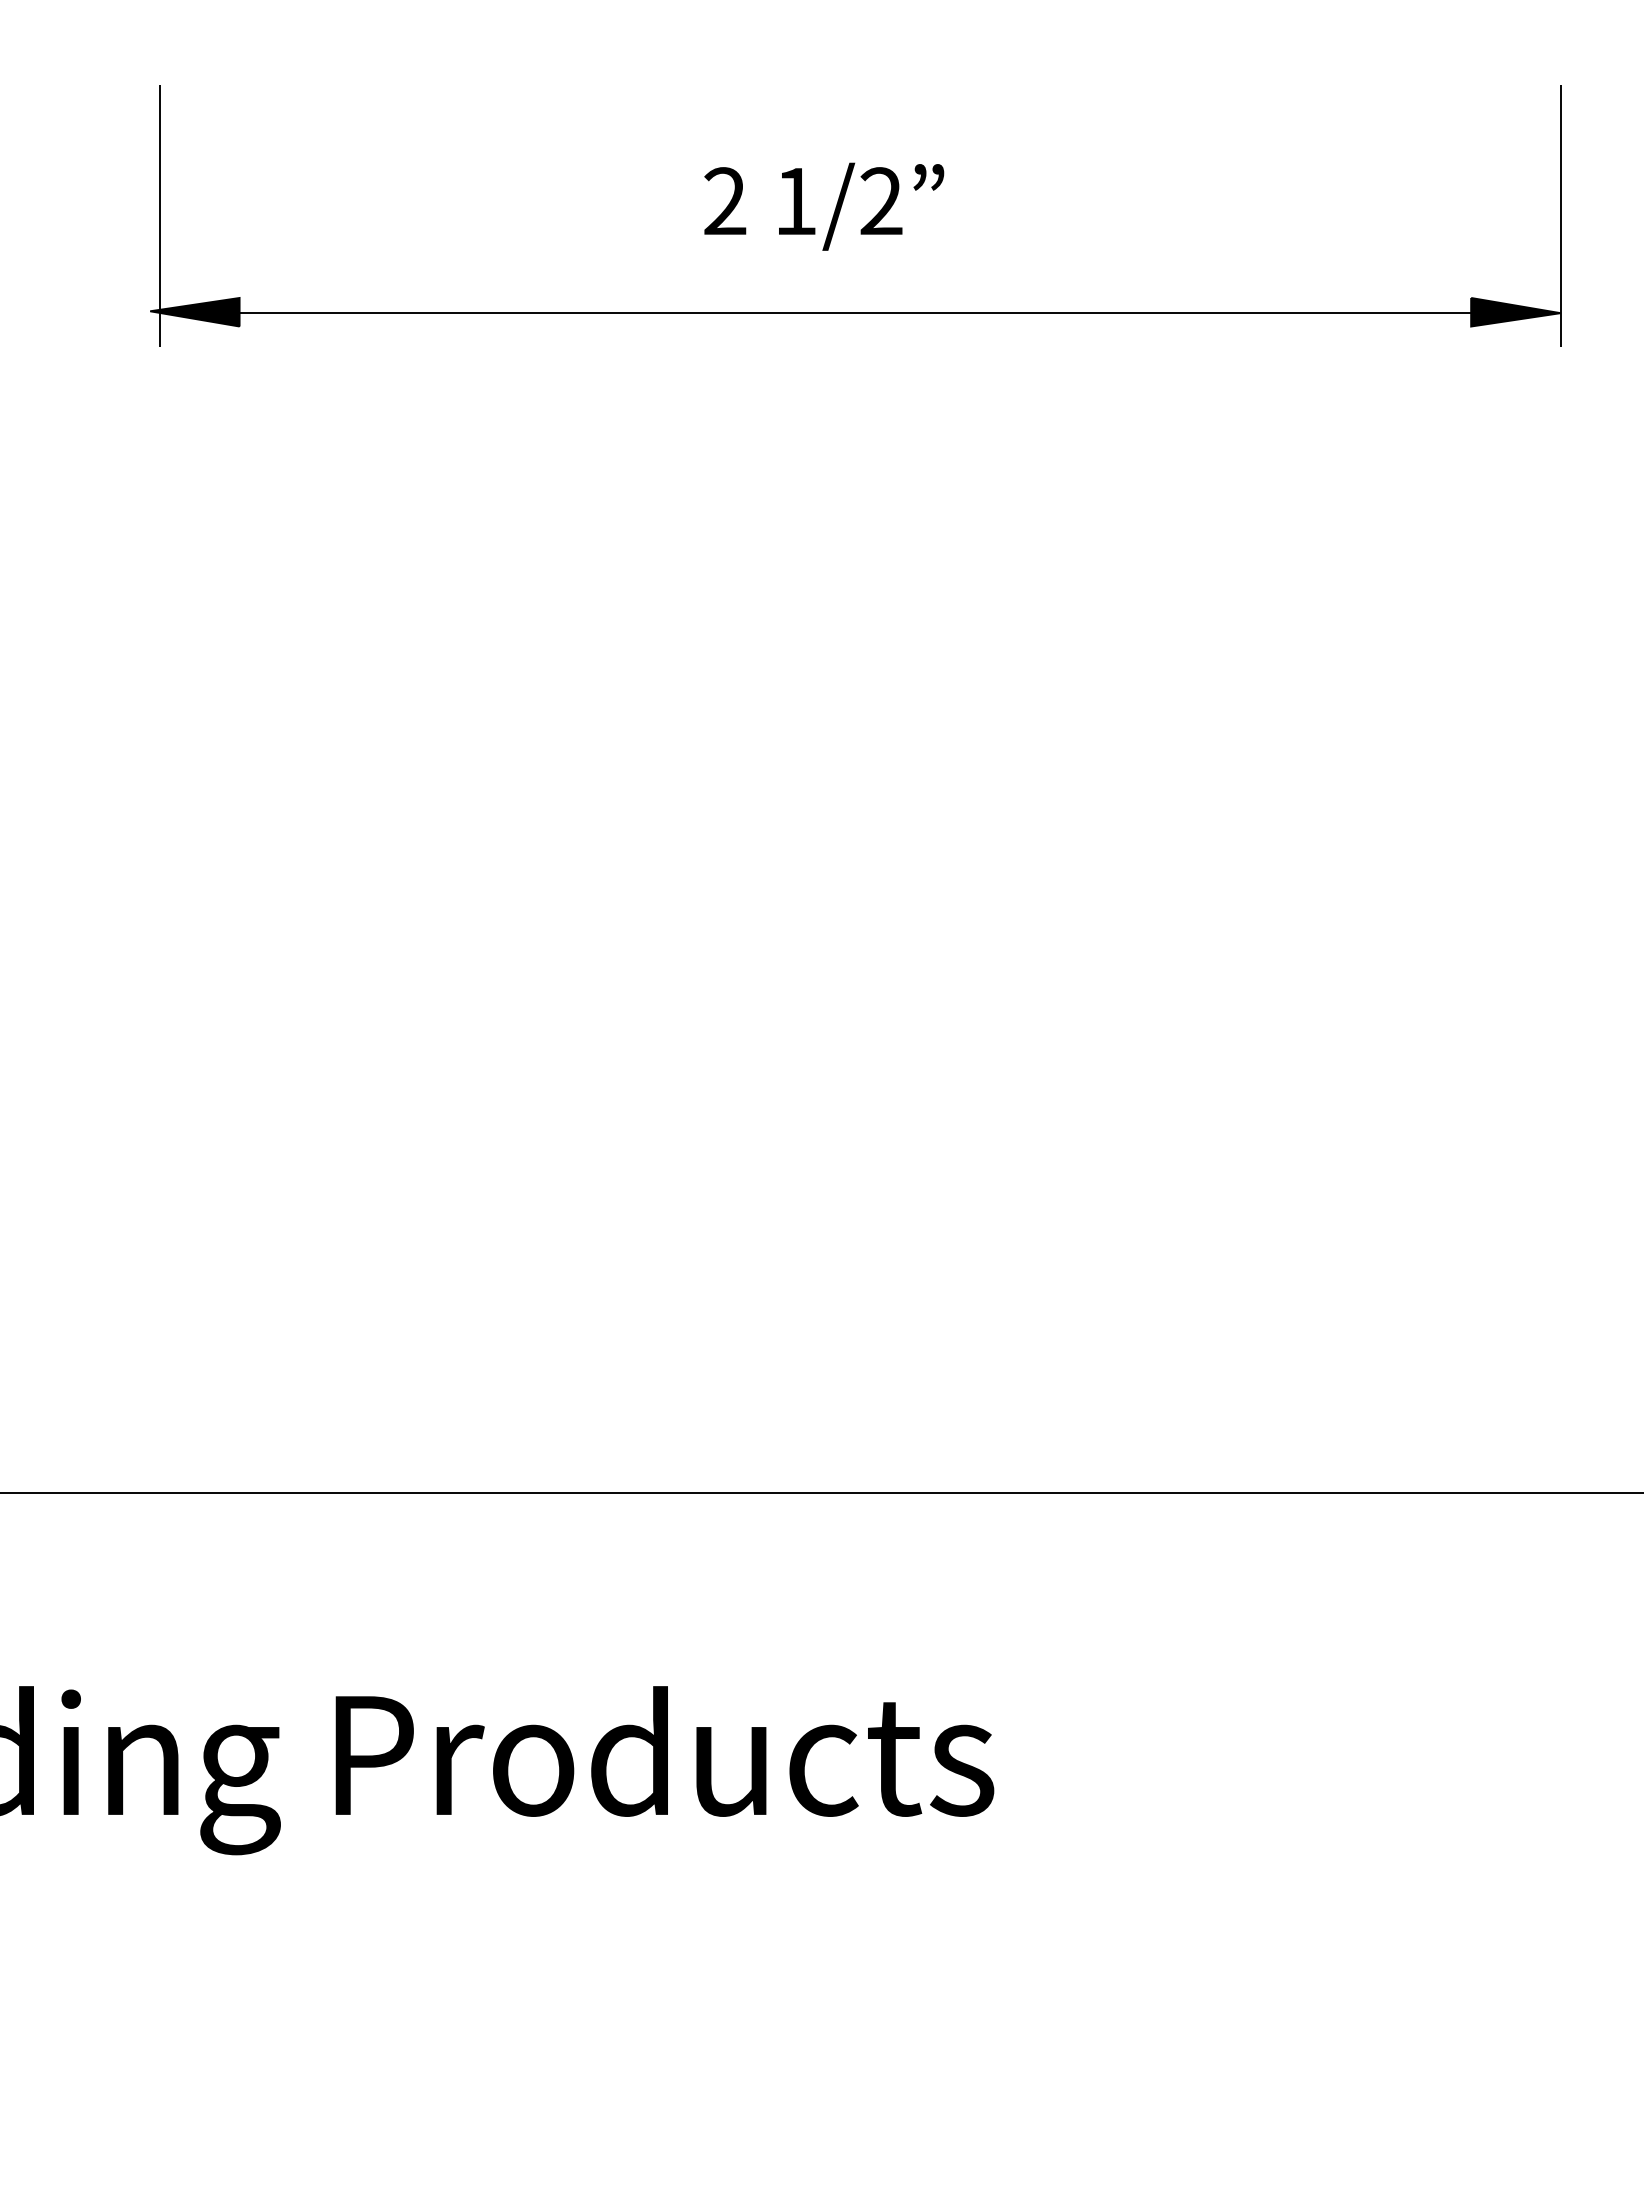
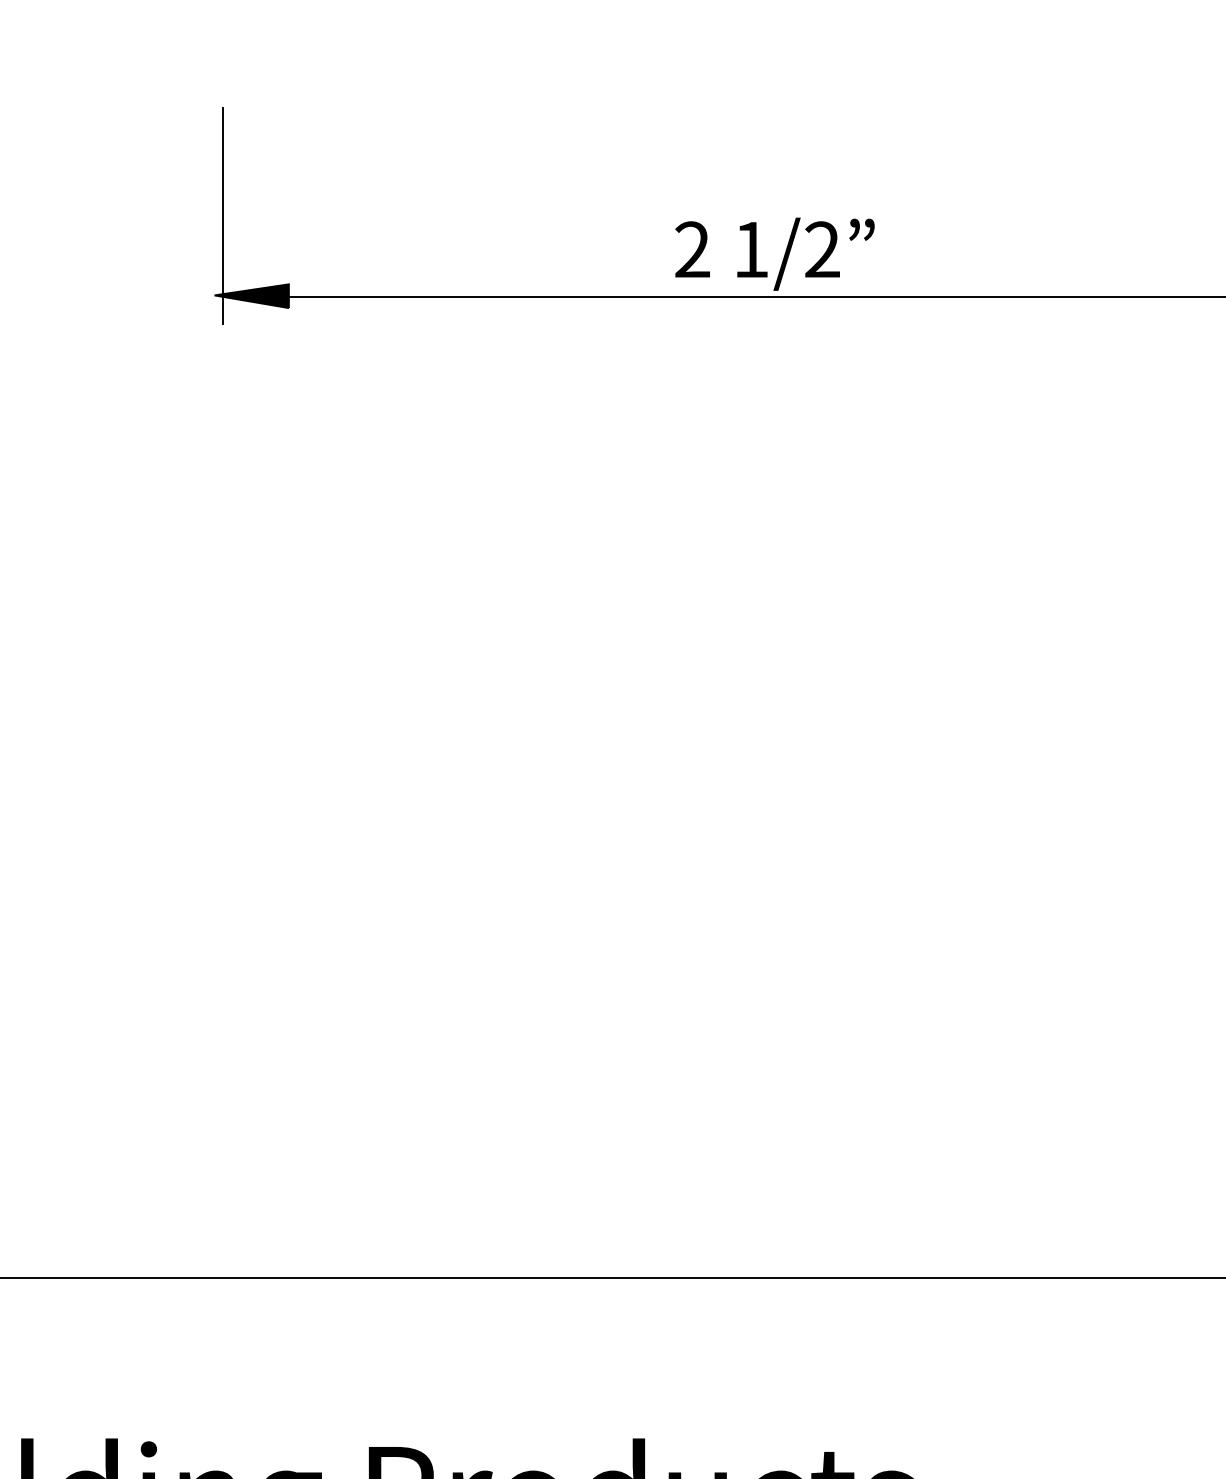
text: (824, 206) -> (775, 254), moved

